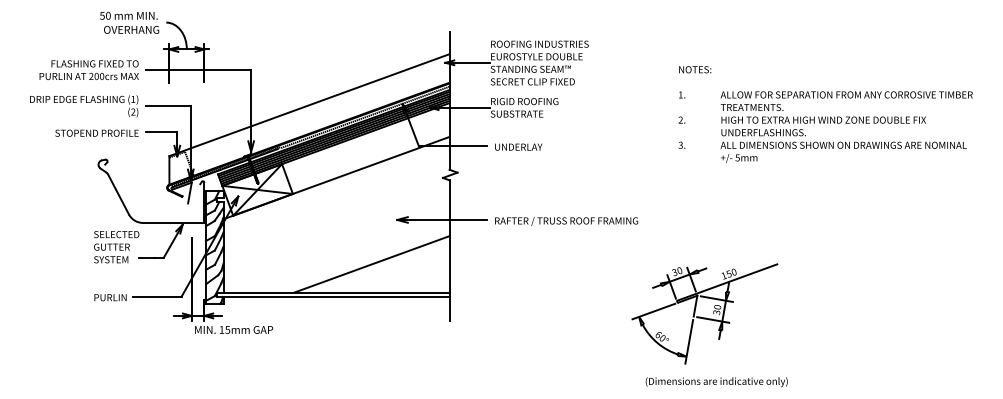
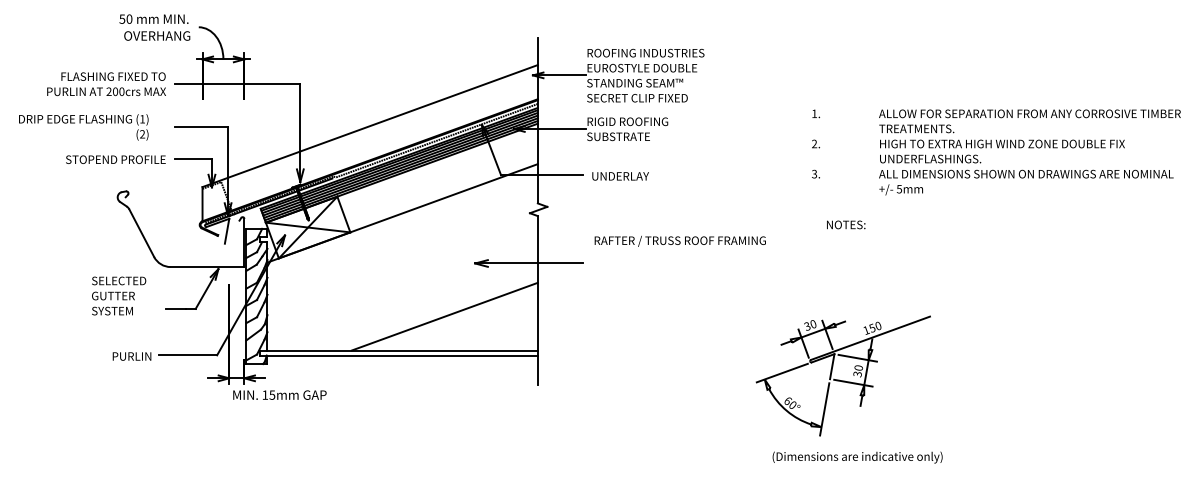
text: (695, 69) -> (846, 224), moved
text: (84, 106) -> (84, 127), moved
text: (846, 126) -> (1029, 151), moved
text: (566, 221) -> (680, 241), moved
text: (116, 247) -> (118, 296), moved

